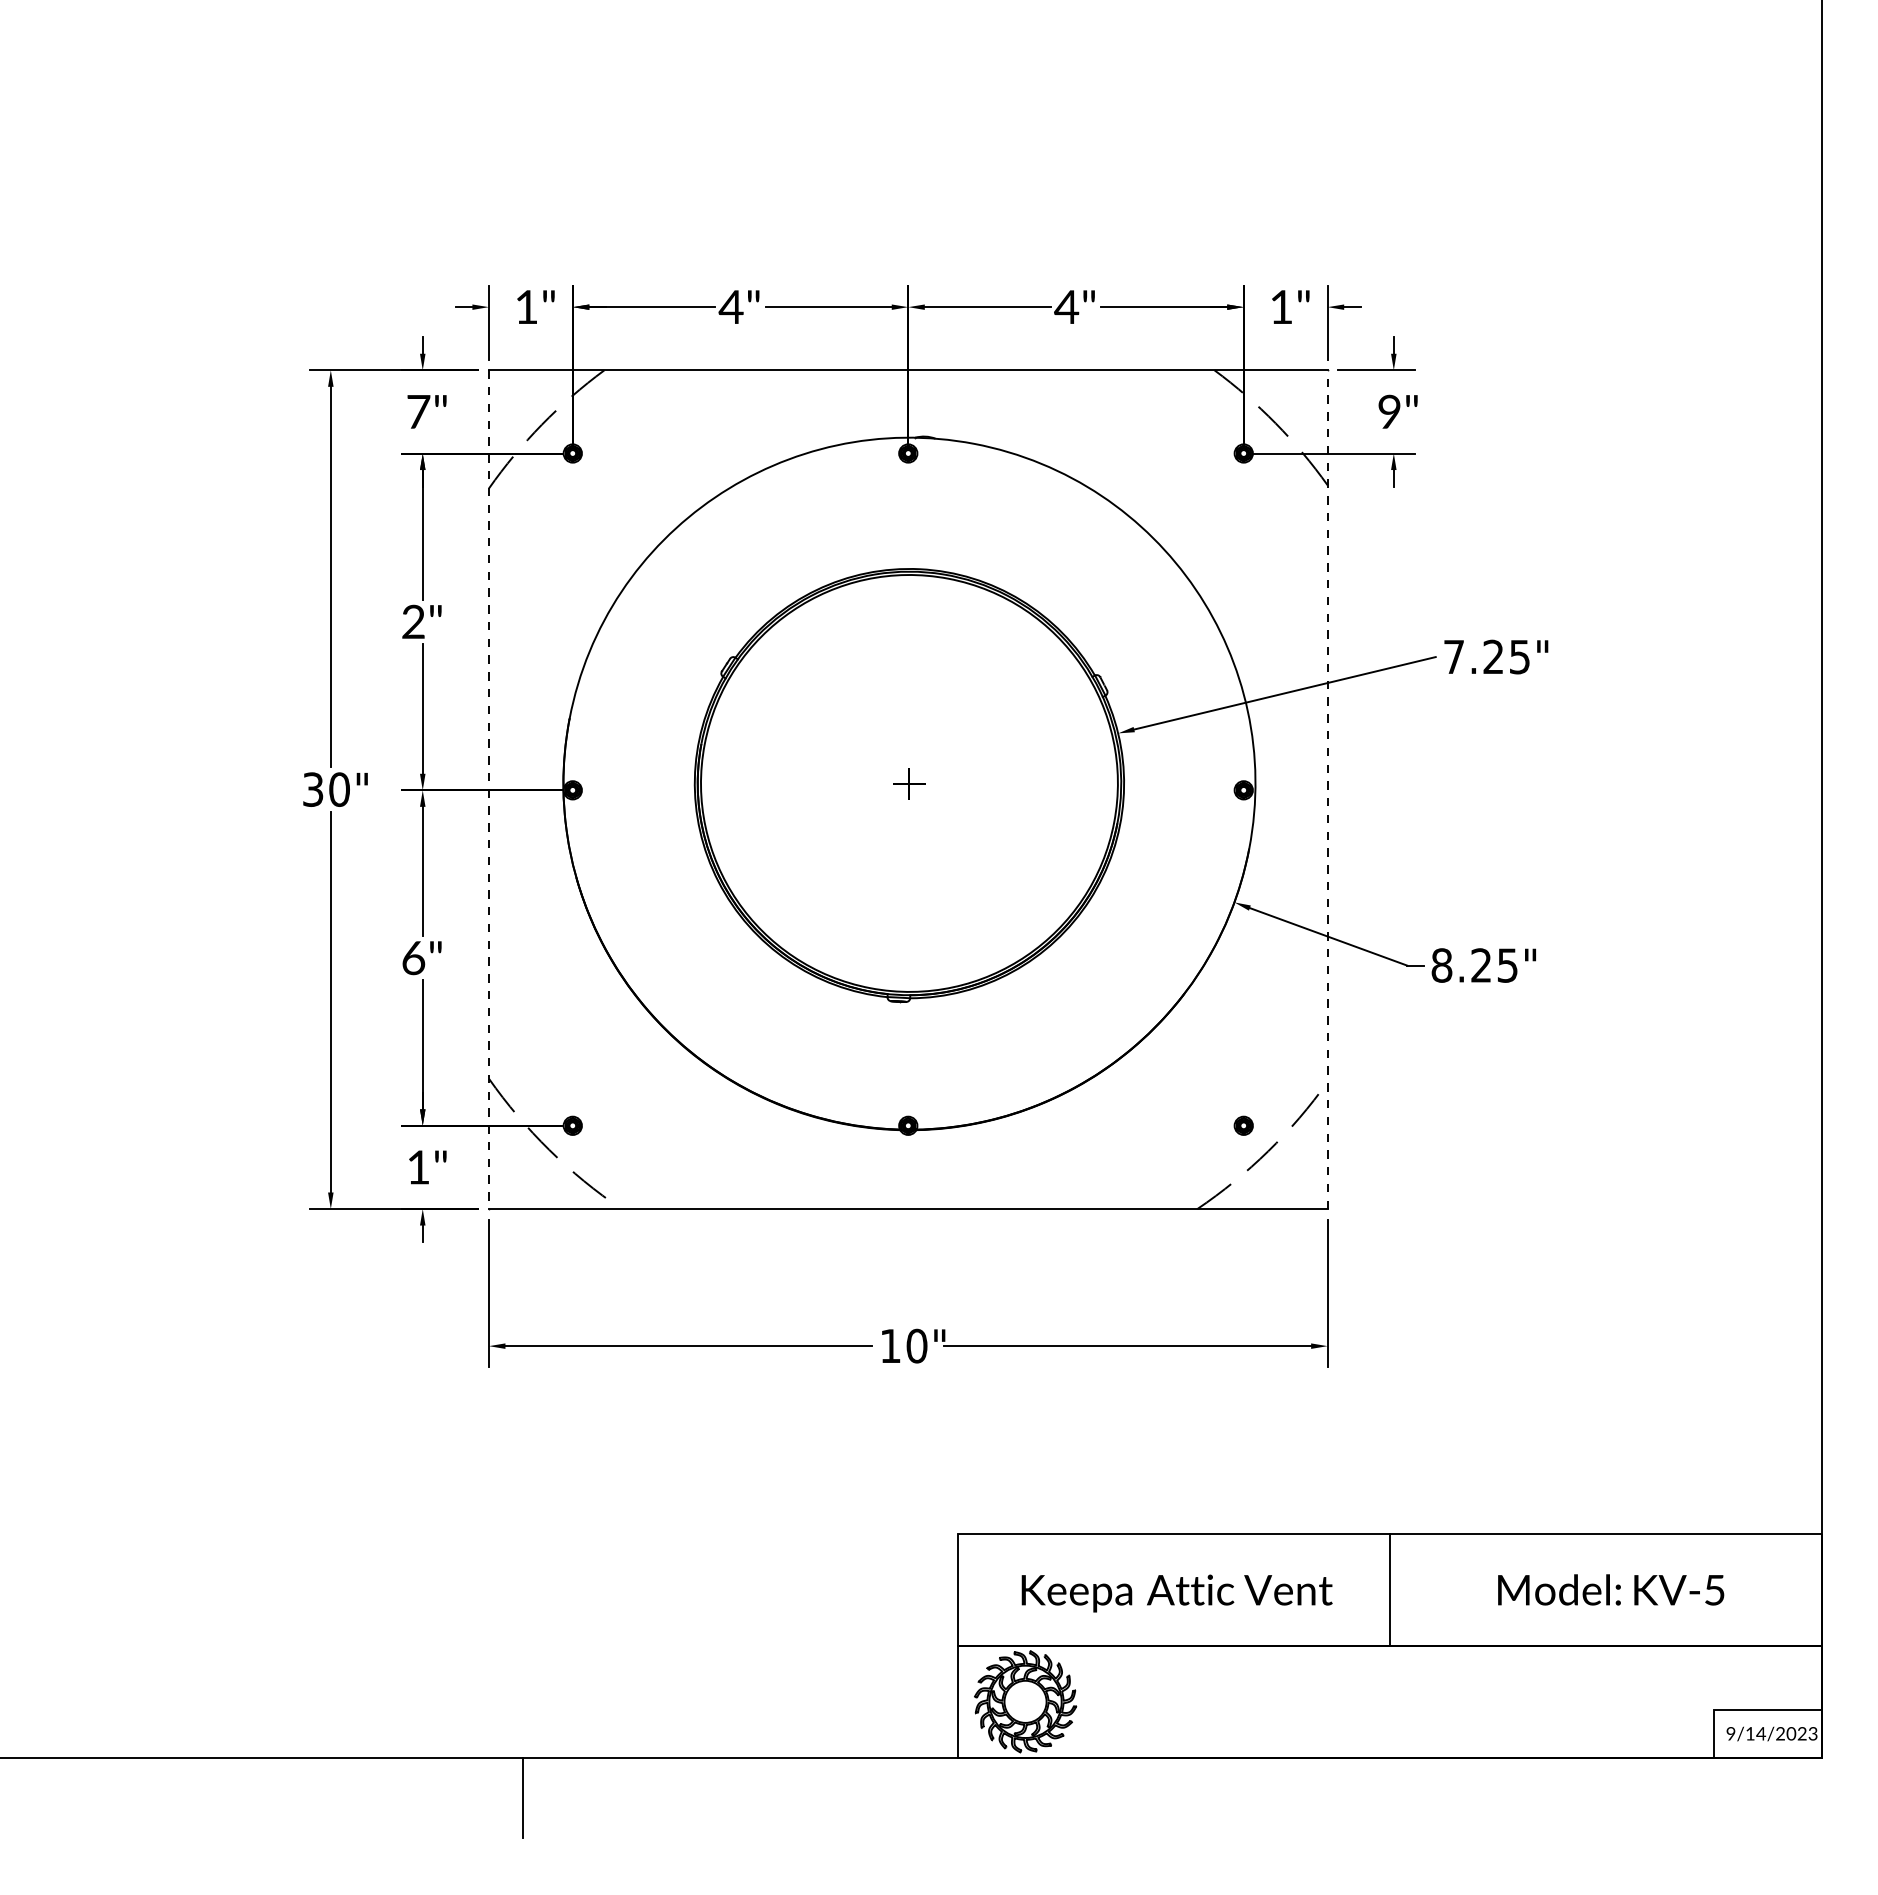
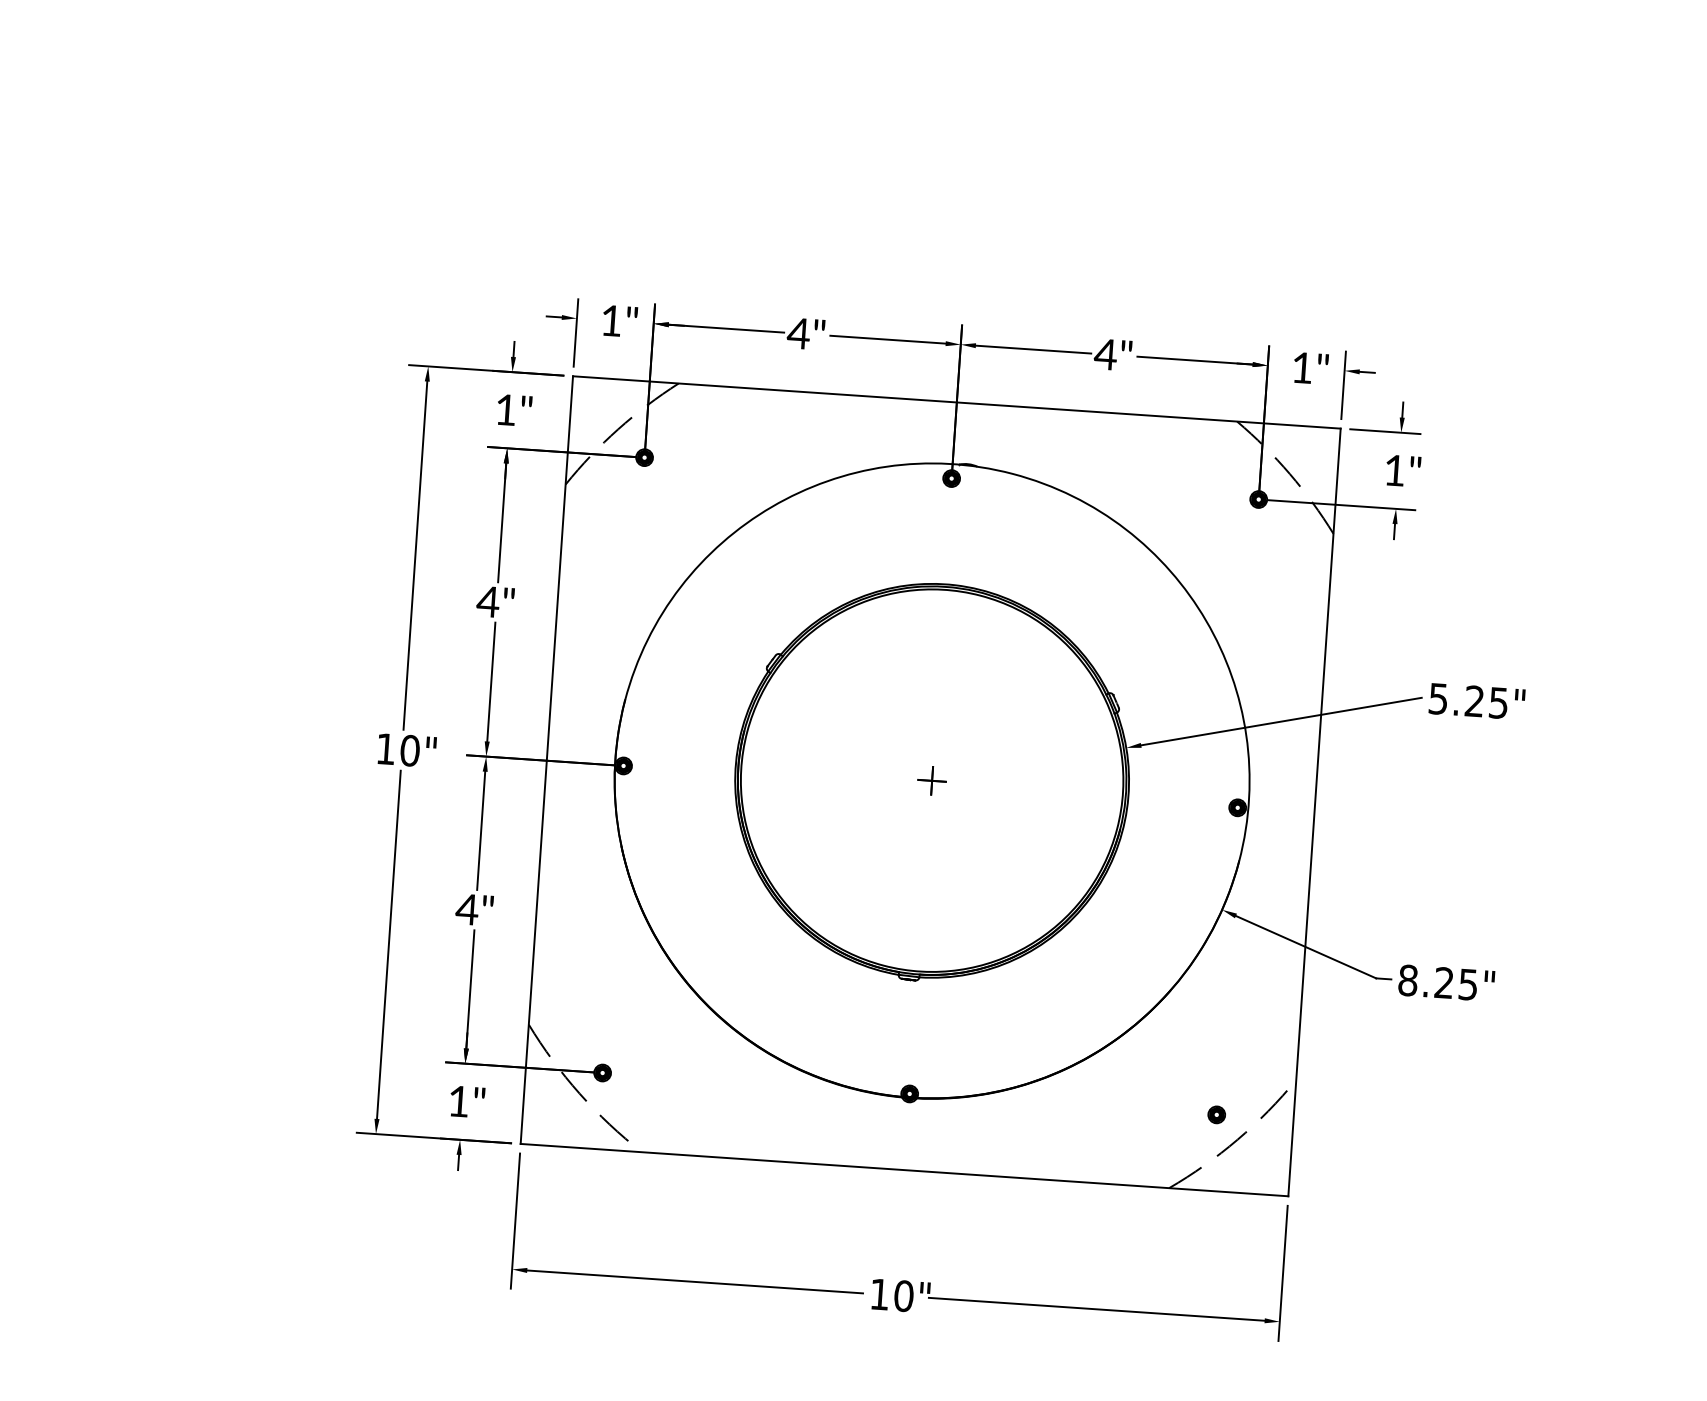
text: (418, 411) -> (505, 409), 7" -> 1"
text: (1389, 411) -> (1394, 470), 9" -> 1"
text: (412, 621) -> (487, 601), 2" -> 4"
text: (1453, 657) -> (1437, 699), 7.25" -> 5.25"
text: (313, 789) -> (386, 749), 30" -> 10"
line: (1327, 789) -> (1314, 812), dashed -> solid
line: (488, 790) -> (546, 760), dashed -> solid
text: (412, 958) -> (466, 909), 6" -> 4"

